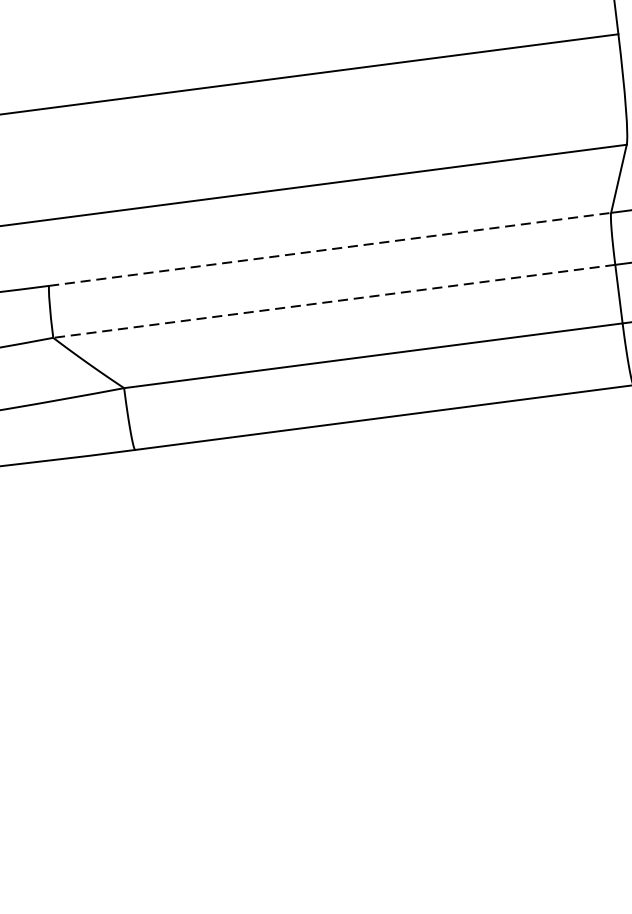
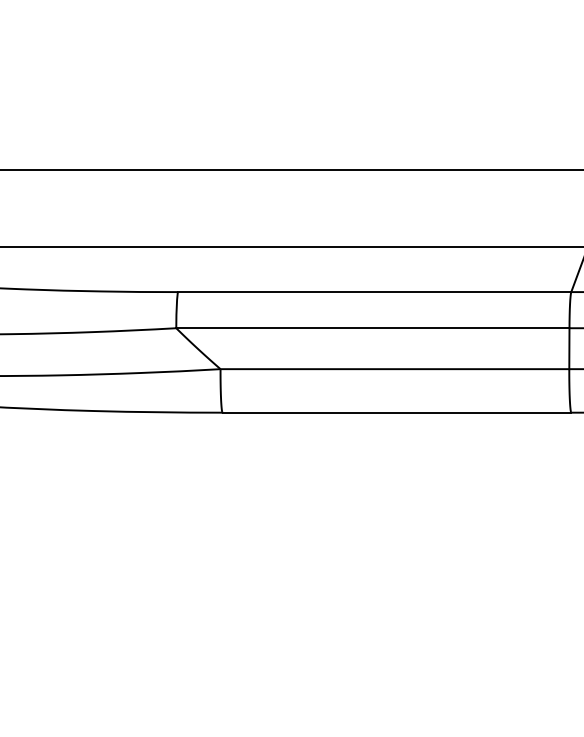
line: (329, 249) -> (374, 292), dashed -> solid
line: (333, 301) -> (372, 328), dashed -> solid

